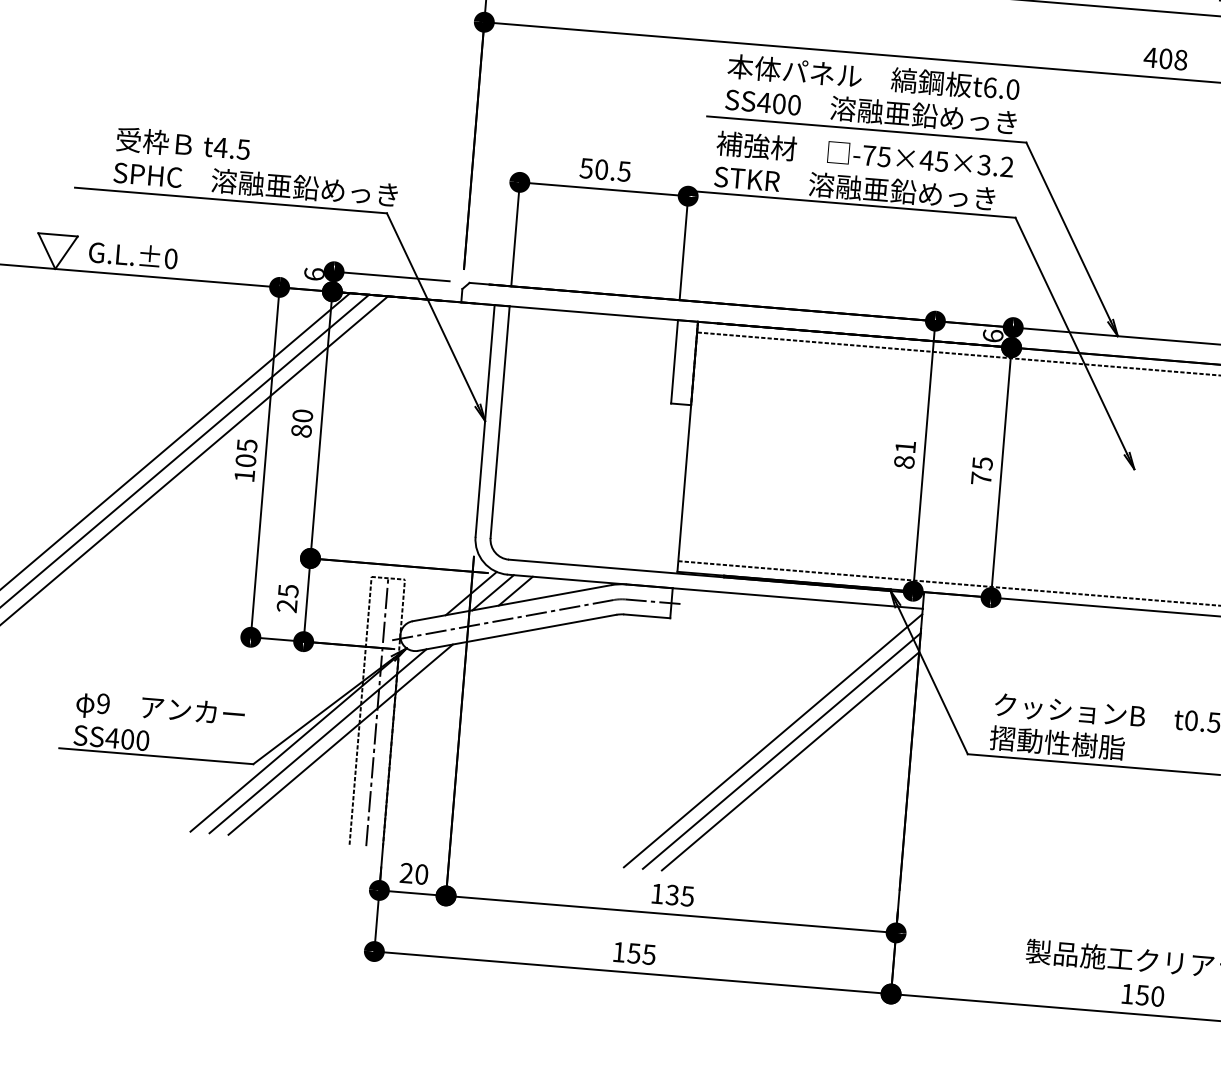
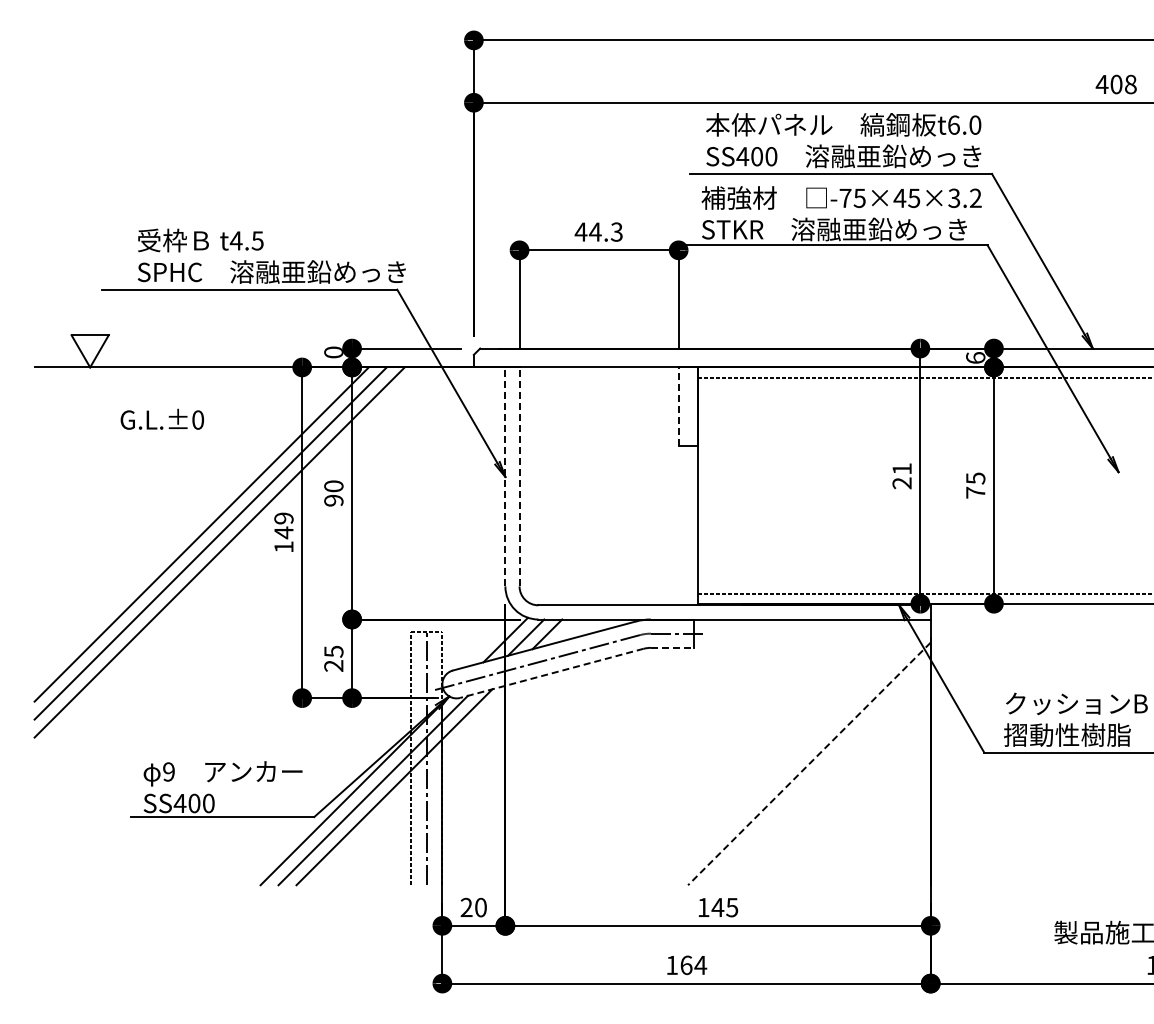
text: (604, 169) -> (598, 231), 50.5 -> 44.3
text: (132, 254) -> (161, 418), moved
text: (314, 274) -> (333, 352), 6 -> 0
line: (674, 361) -> (678, 406), solid -> dashed
line: (485, 420) -> (505, 476), solid -> dashed
line: (500, 421) -> (519, 476), solid -> dashed
text: (301, 430) -> (333, 500), 80 -> 90
text: (246, 453) -> (283, 525), 105 -> 149
text: (903, 462) -> (901, 483), 81 -> 21
line: (647, 615) -> (672, 647), solid -> dashed
line: (516, 632) -> (551, 673), solid -> dashed
line: (773, 740) -> (800, 754), removed
line: (781, 750) -> (809, 763), solid -> dashed
line: (790, 760) -> (818, 772), removed
text: (672, 894) -> (717, 907), 135 -> 145
text: (641, 954) -> (693, 965), 155 -> 164

